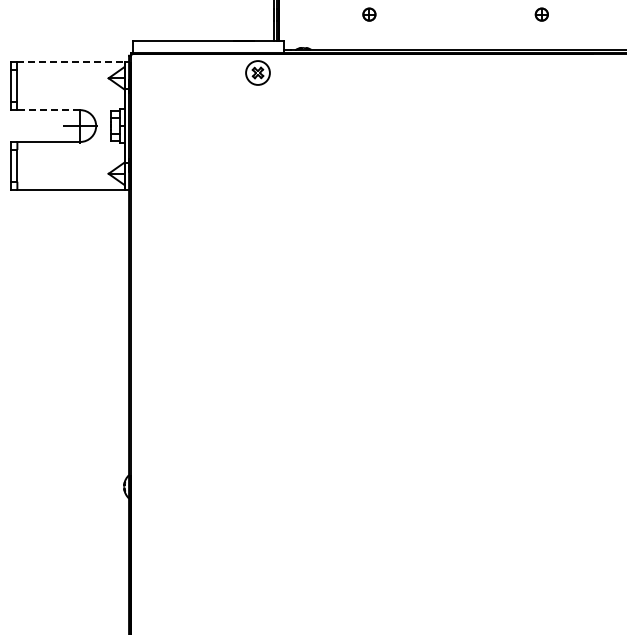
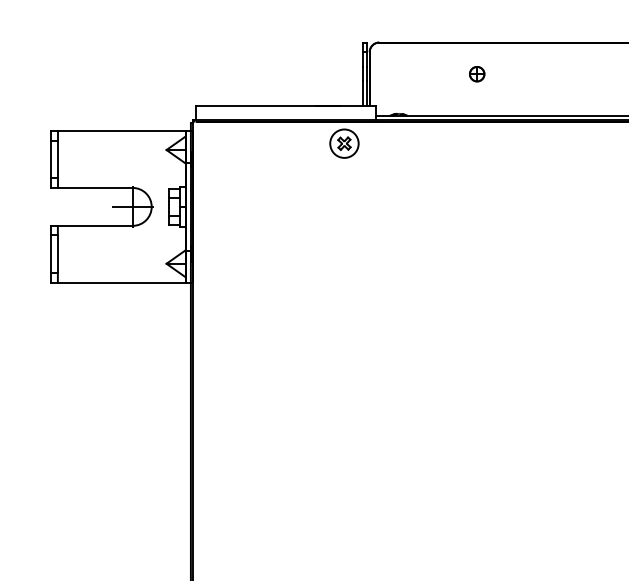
line: (70, 62) -> (121, 131), dashed -> solid
line: (48, 110) -> (94, 188), dashed -> solid

